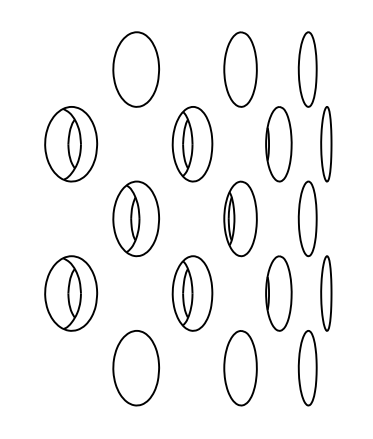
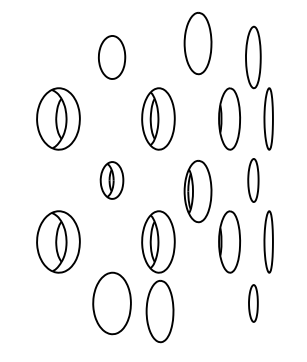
part: (135, 69) -> (111, 57), size x0.7
part: (239, 69) -> (197, 43), moved
part: (135, 218) -> (111, 180), size x0.6
part: (239, 218) -> (197, 191), moved
part: (307, 218) -> (253, 180), size x0.7
part: (239, 368) -> (159, 311), moved
part: (307, 368) -> (253, 303), size x0.6

